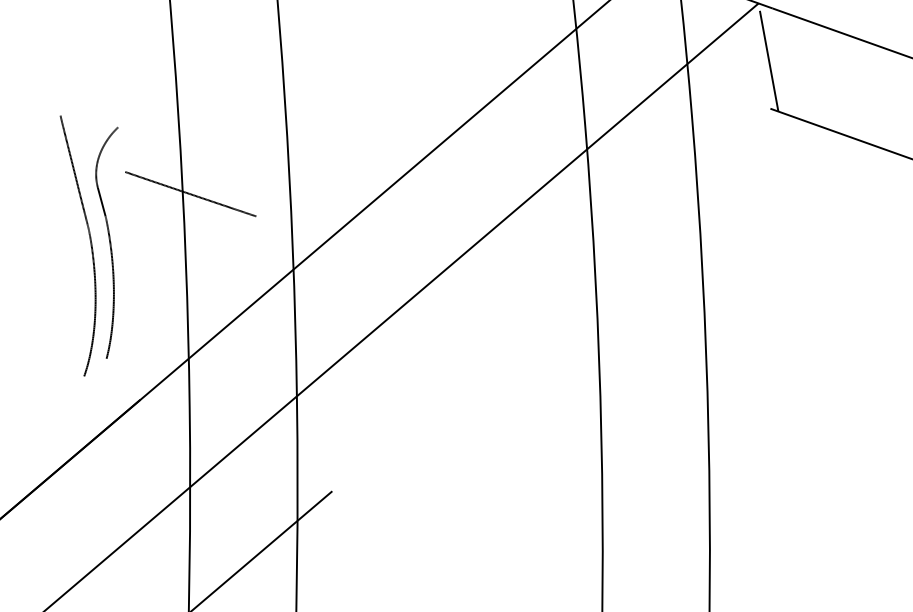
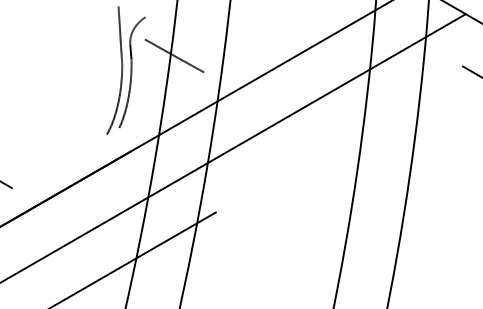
line: (768, 60) -> (465, 42), removed

